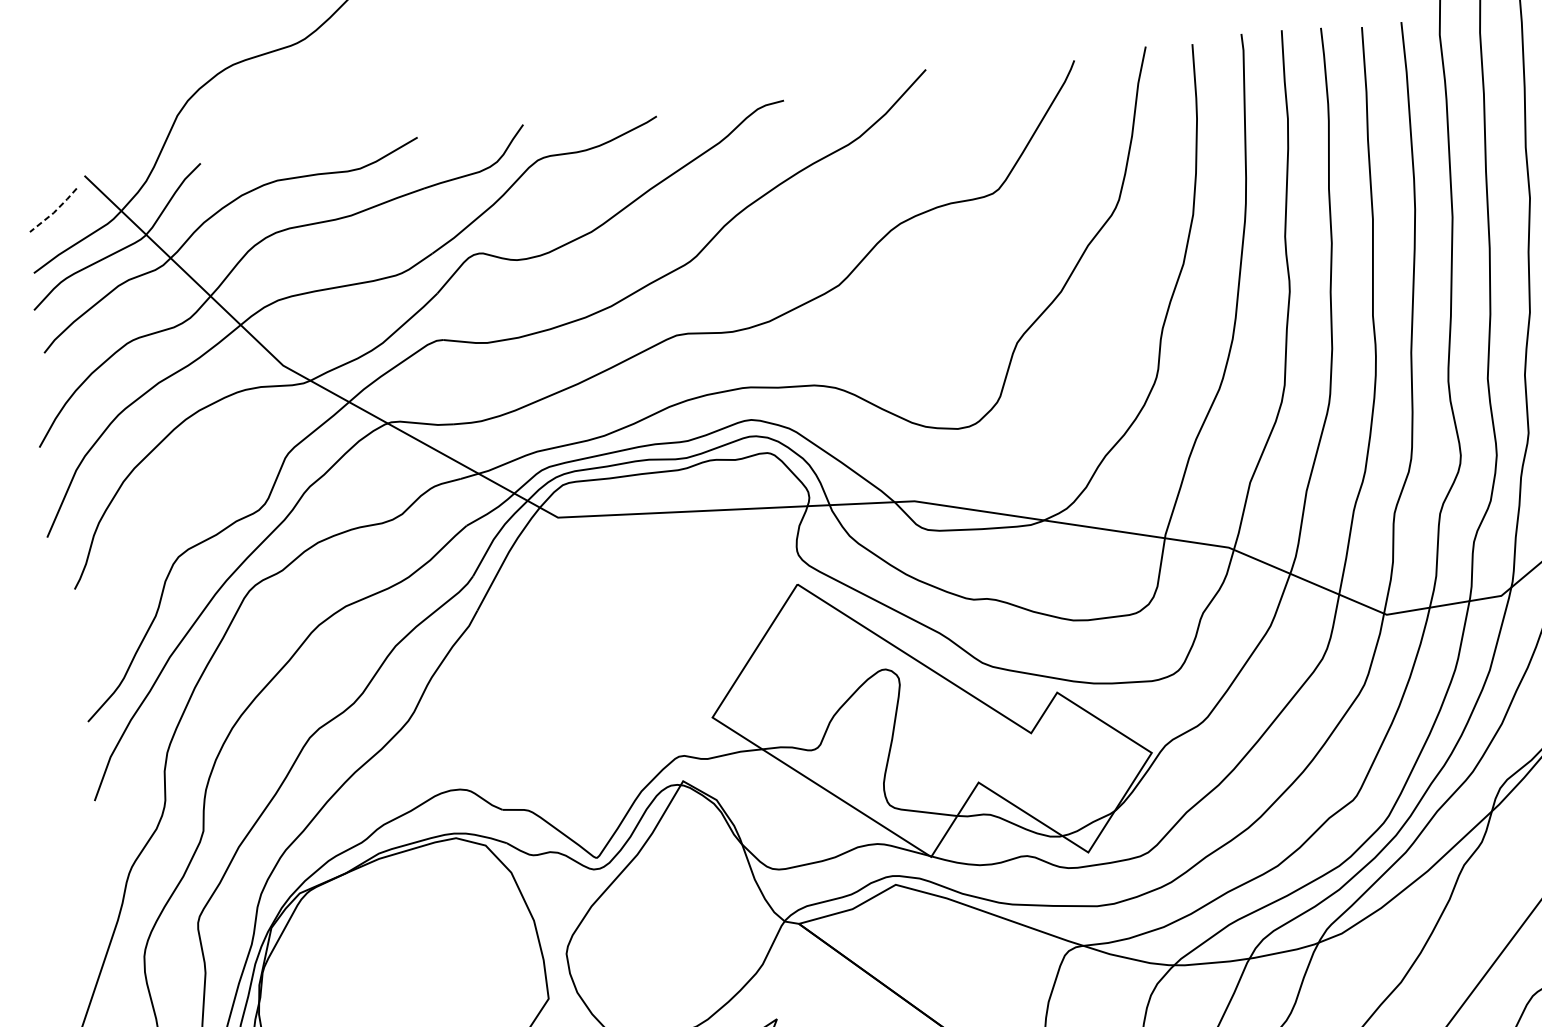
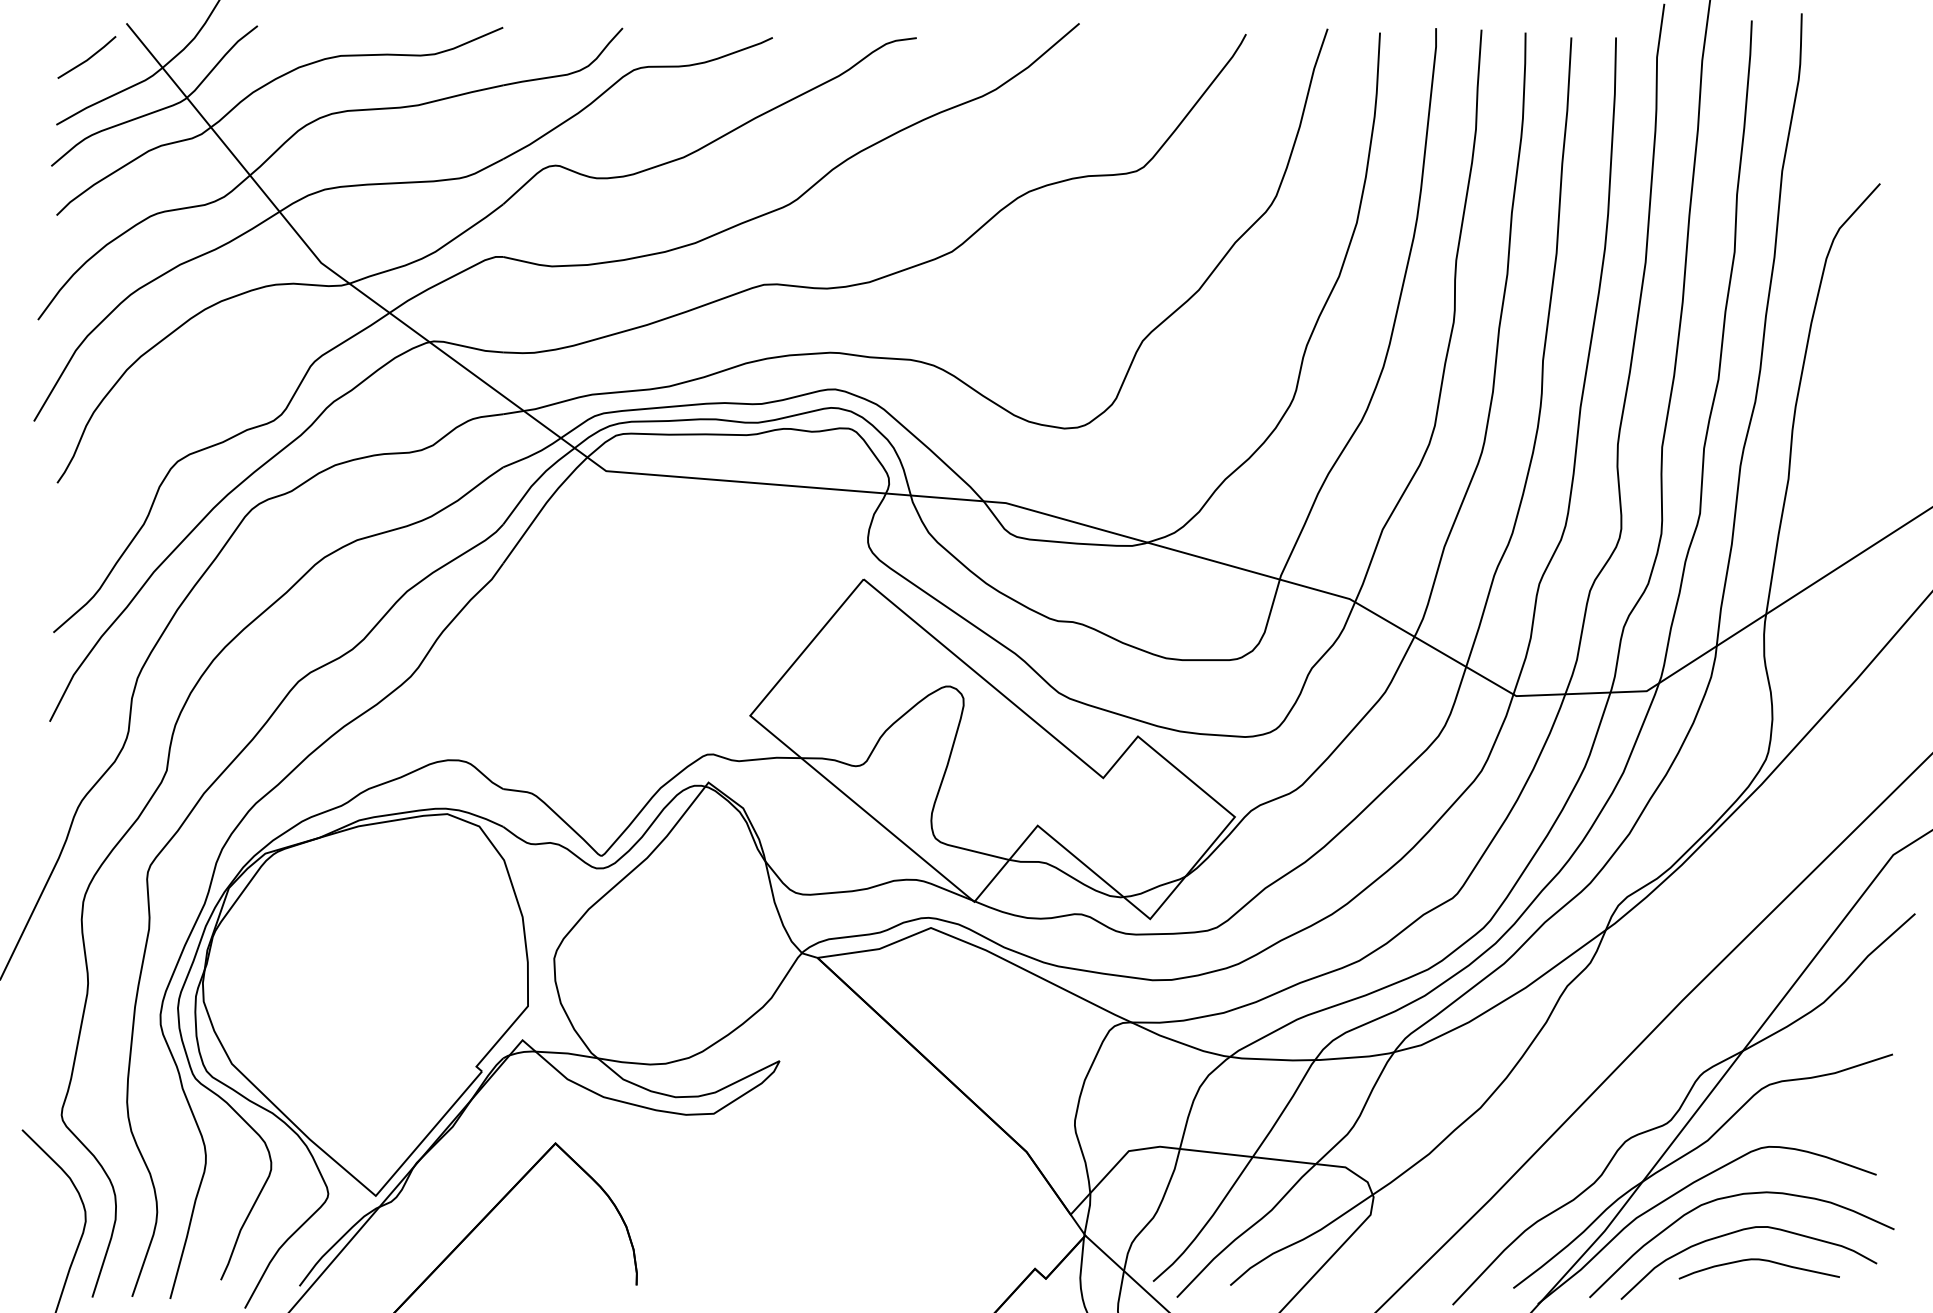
line: (55, 211) -> (88, 59), dashed -> solid

